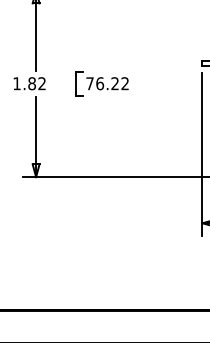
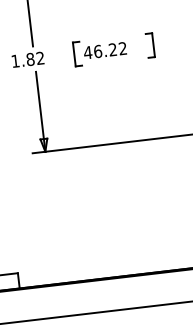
text: (89, 83) -> (87, 52), 76.22 -> 46.22
part: (152, 83) -> (150, 45), added

